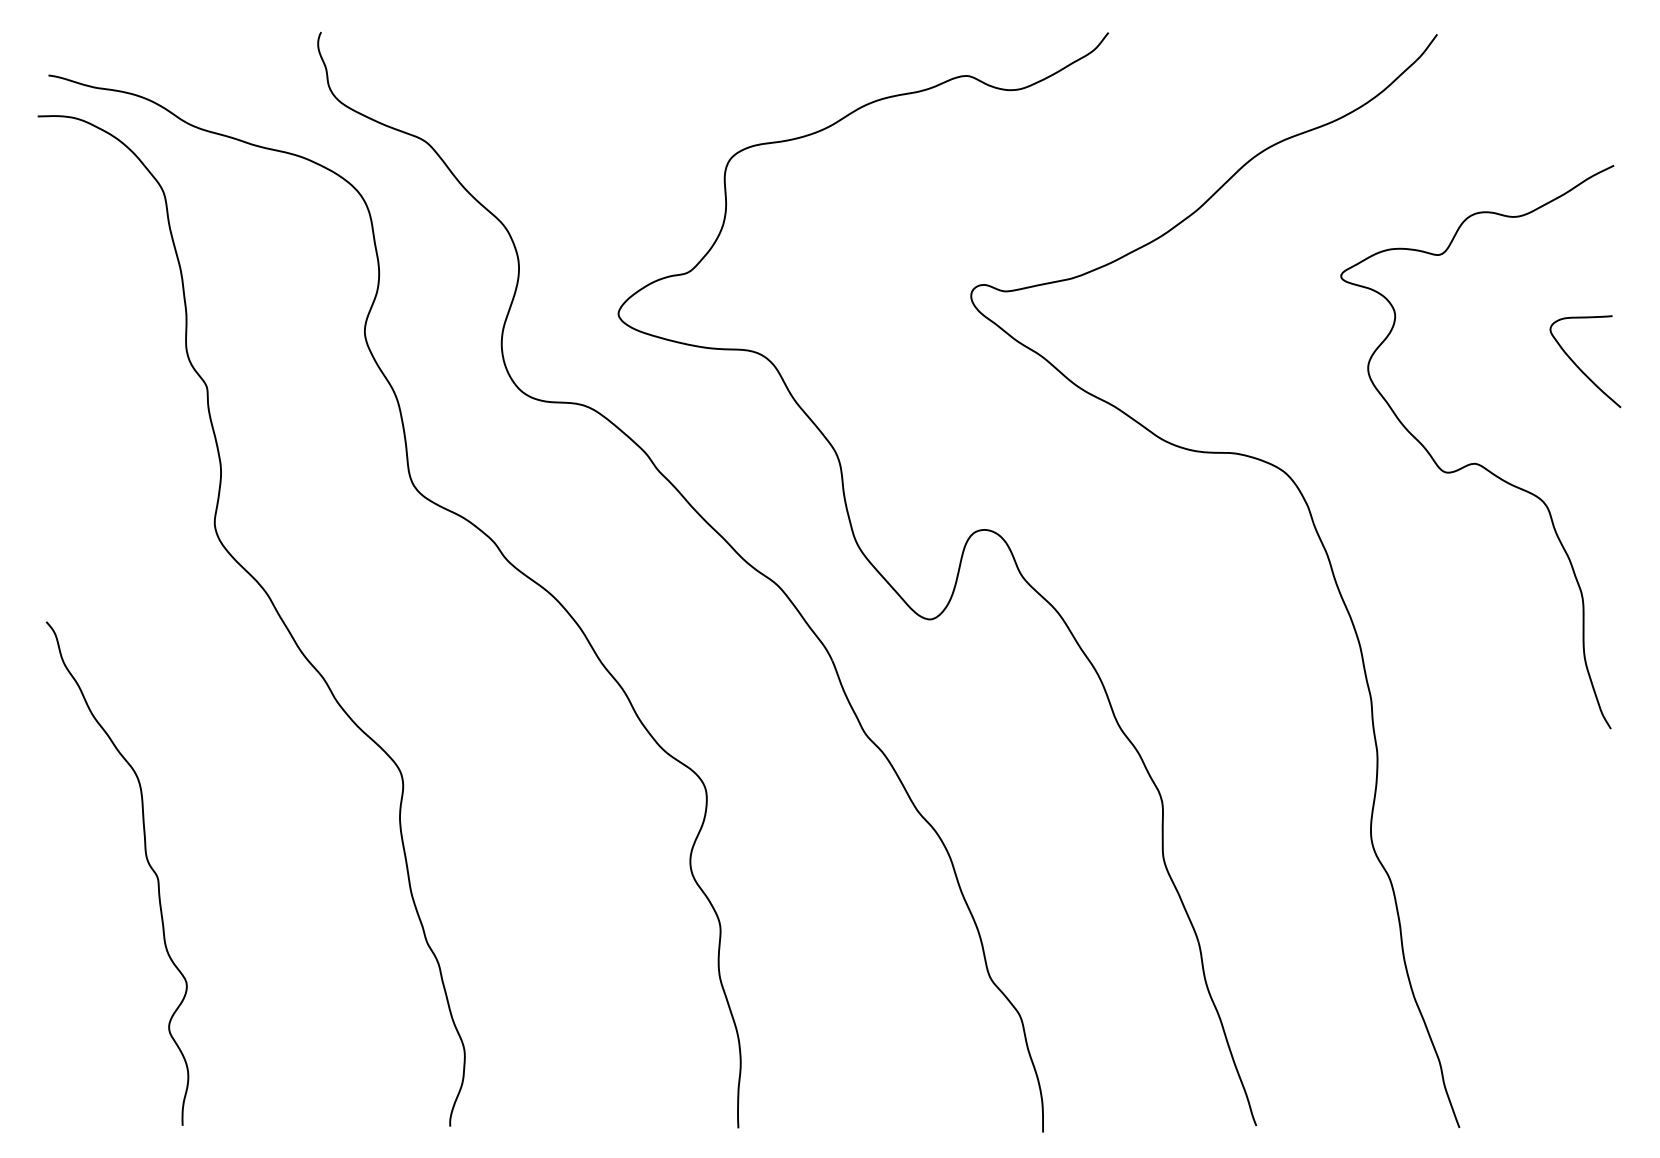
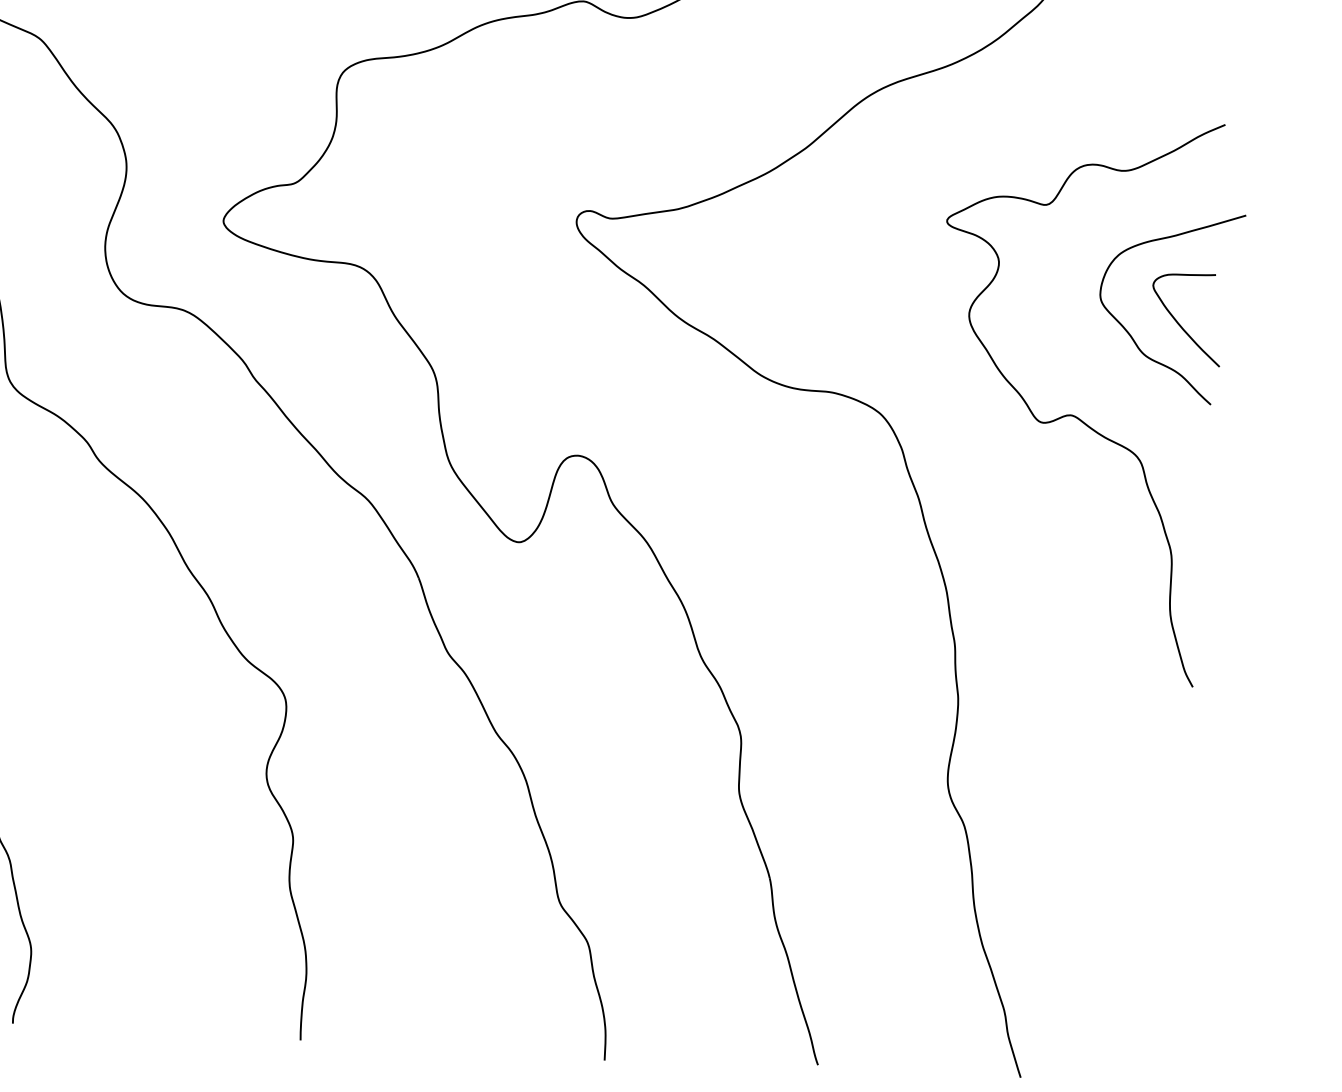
curve: (1530, 379) -> (1130, 334), added

